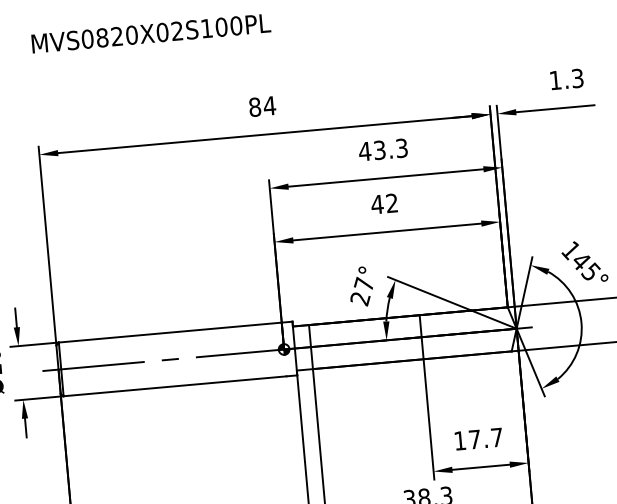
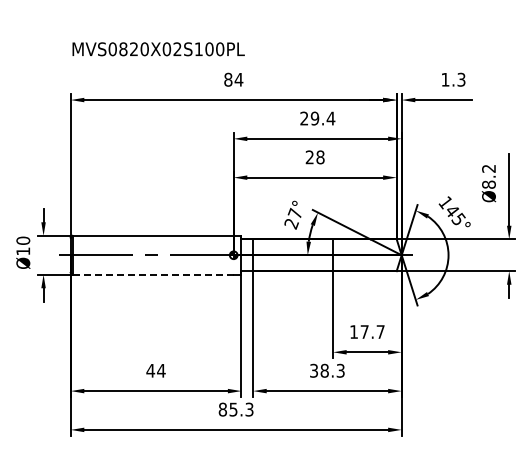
text: (151, 33) -> (158, 49), moved
text: (383, 149) -> (317, 118), 43.3 -> 29.4
text: (383, 204) -> (314, 157), 42 -> 28
line: (175, 386) -> (153, 274), solid -> dashed

